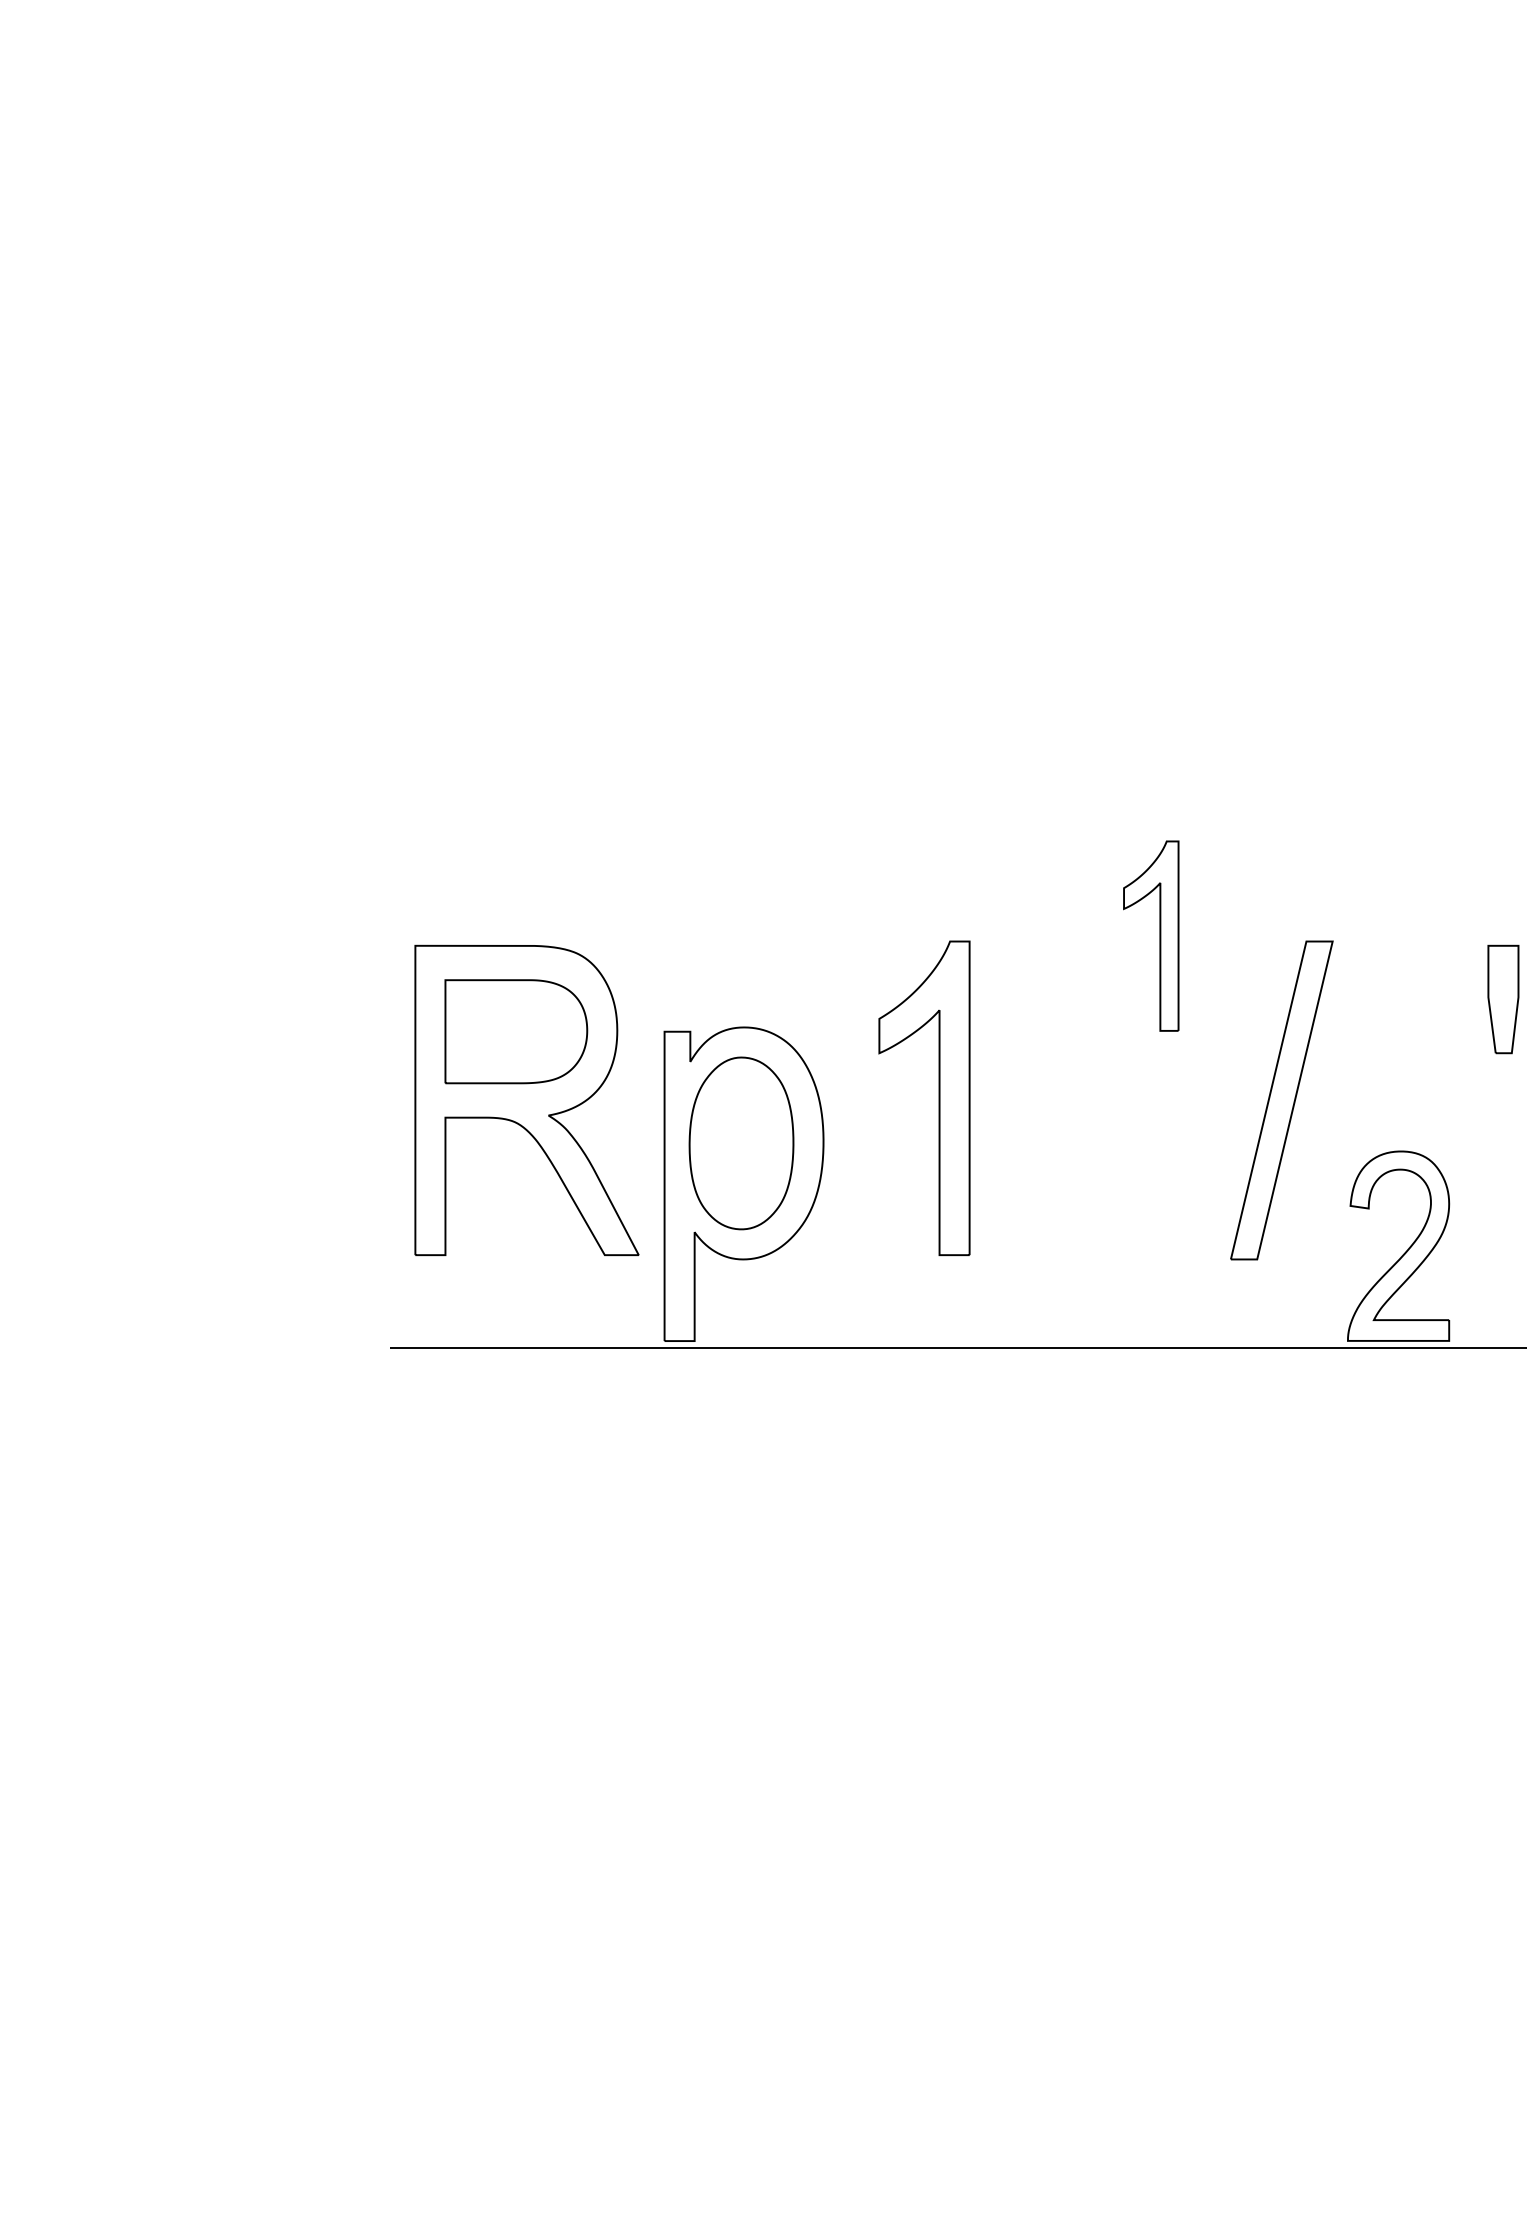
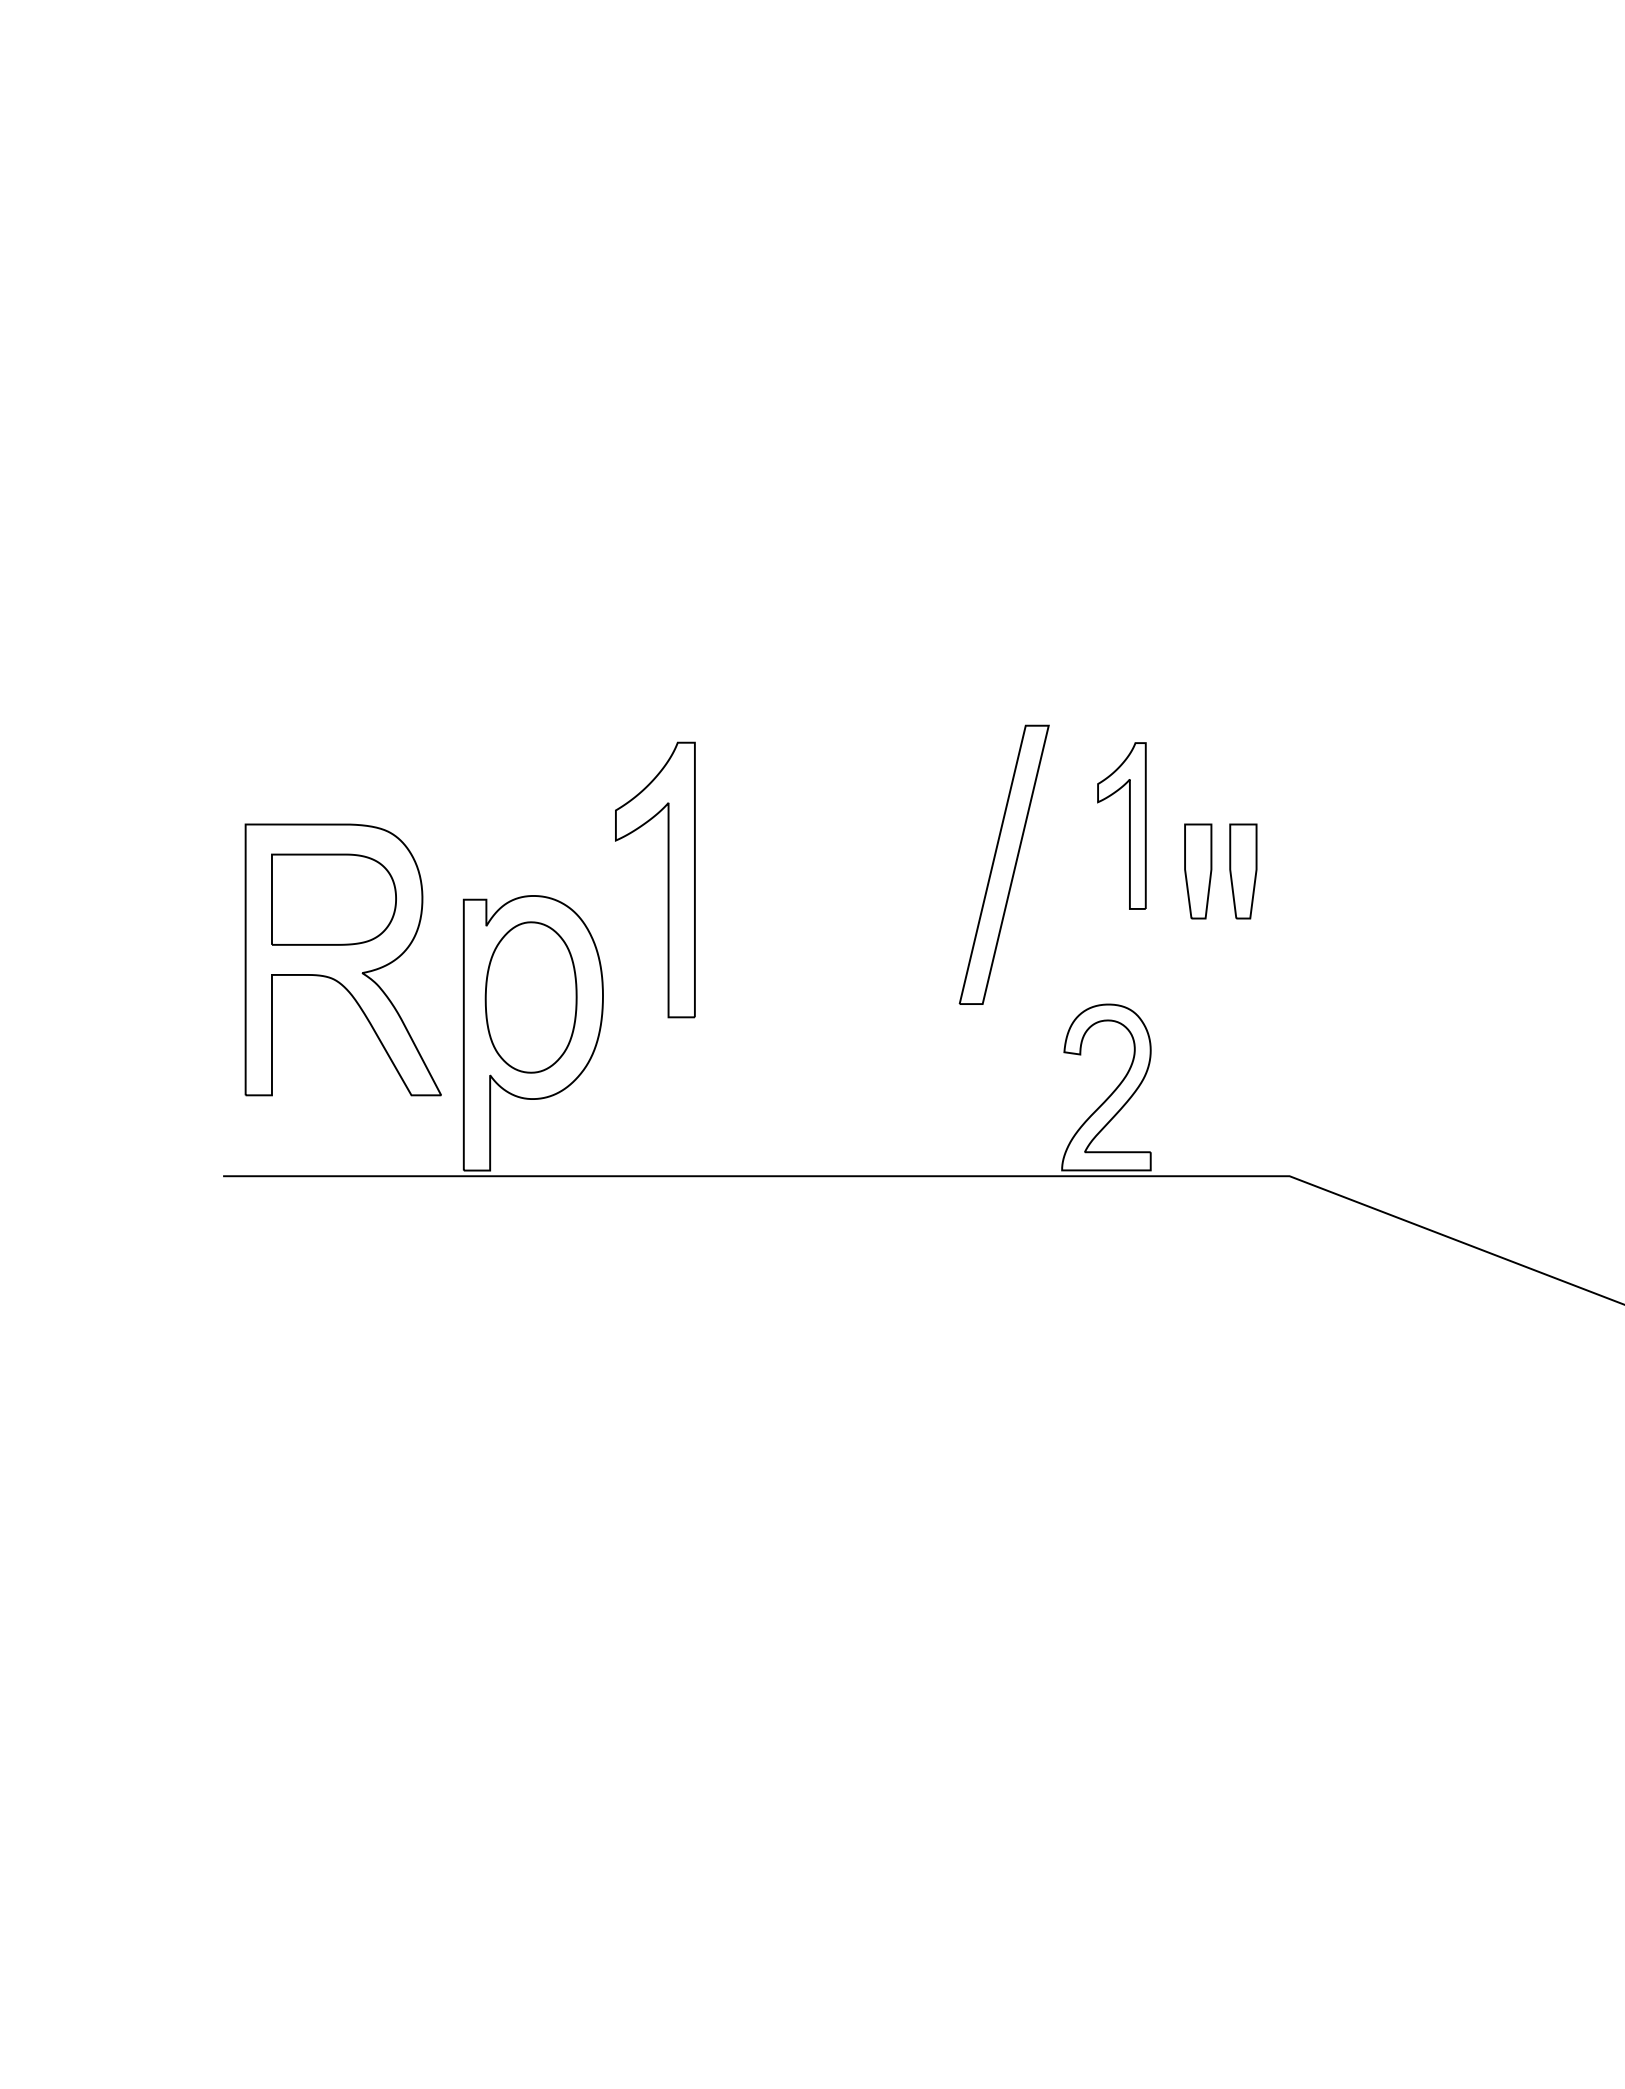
part: (1159, 935) -> (1129, 825), moved
part: (938, 1097) -> (667, 879), moved
part: (1280, 1100) -> (1003, 864), moved

